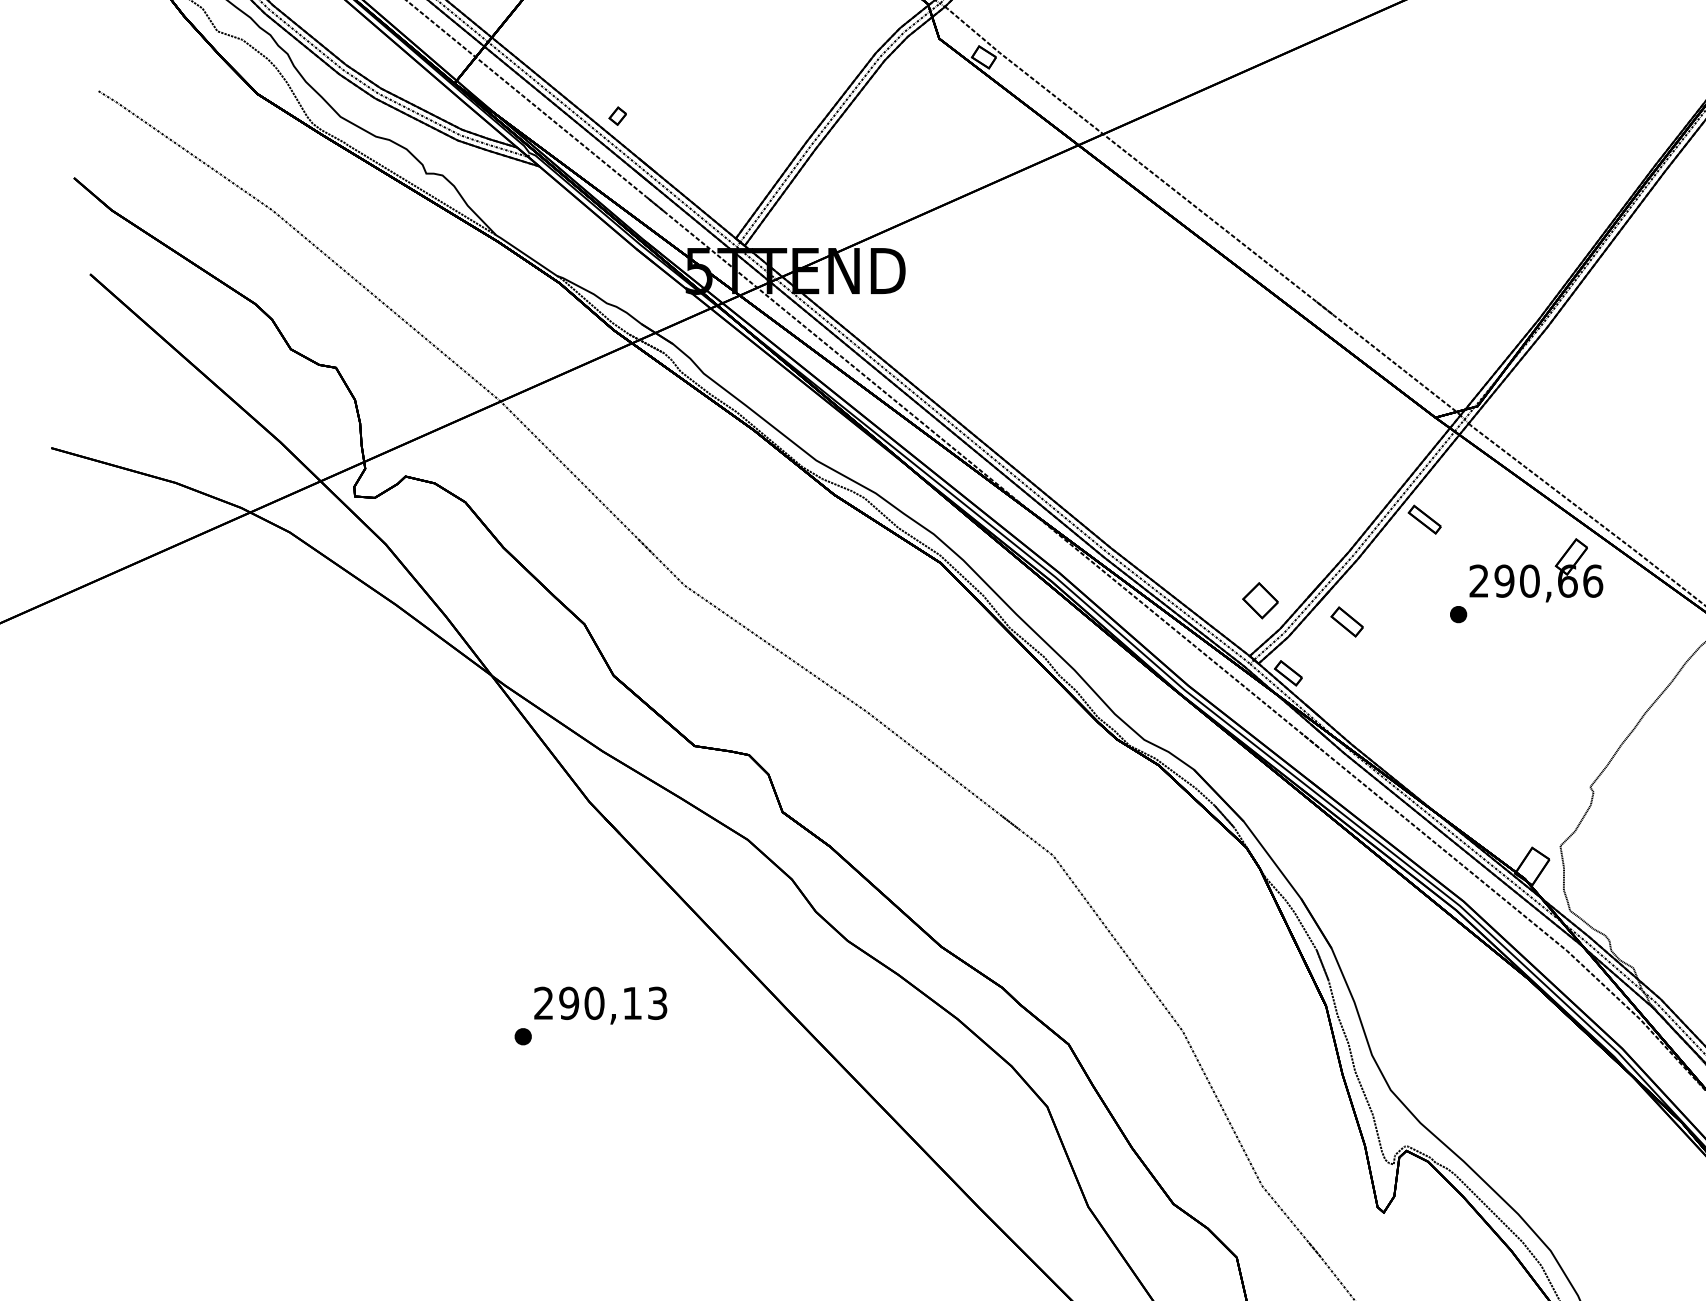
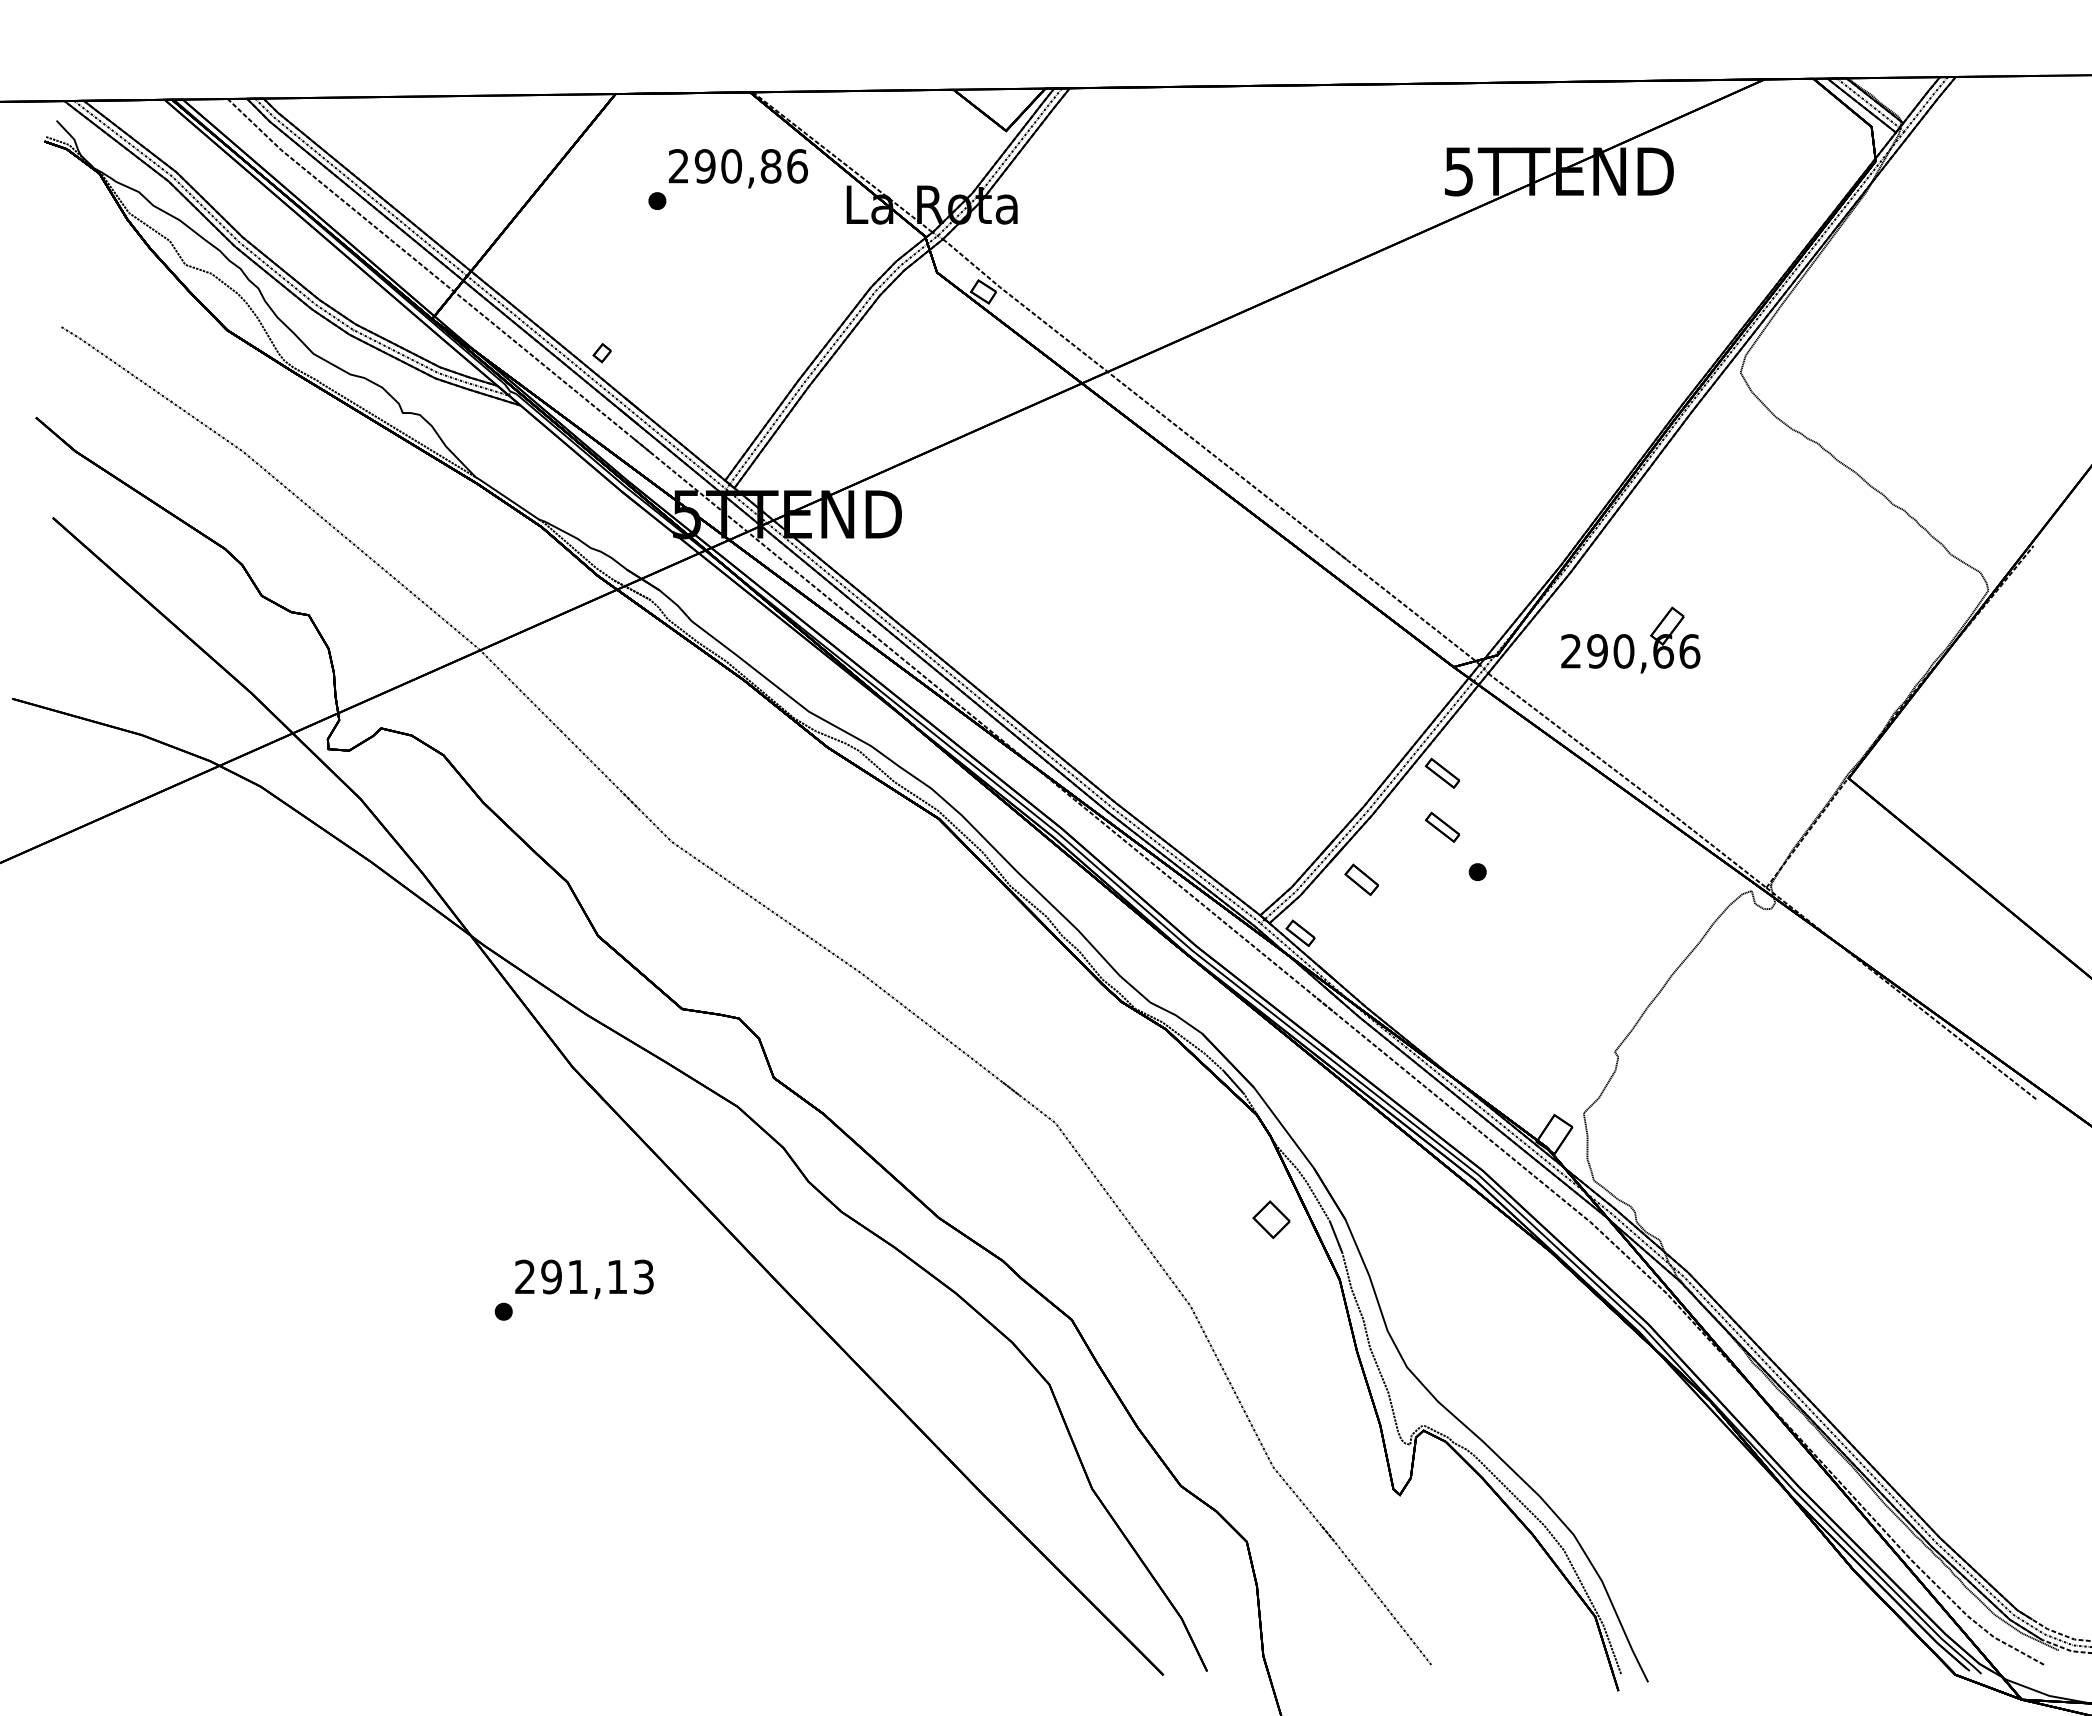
part: (1536, 569) -> (1630, 639), moved
part: (1423, 570) -> (1441, 826), added
part: (1260, 600) -> (1271, 1219), moved
text: (594, 1002) -> (577, 1276), 290,13 -> 291,13

